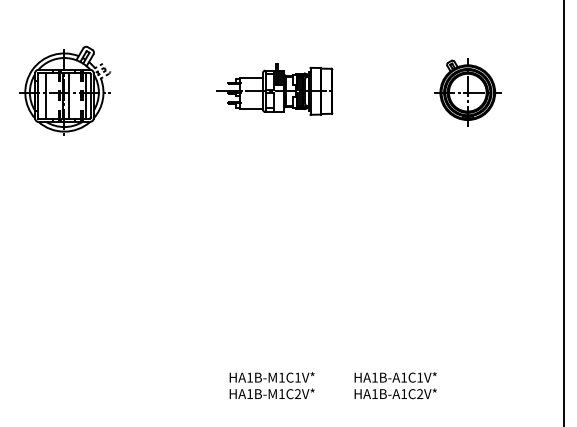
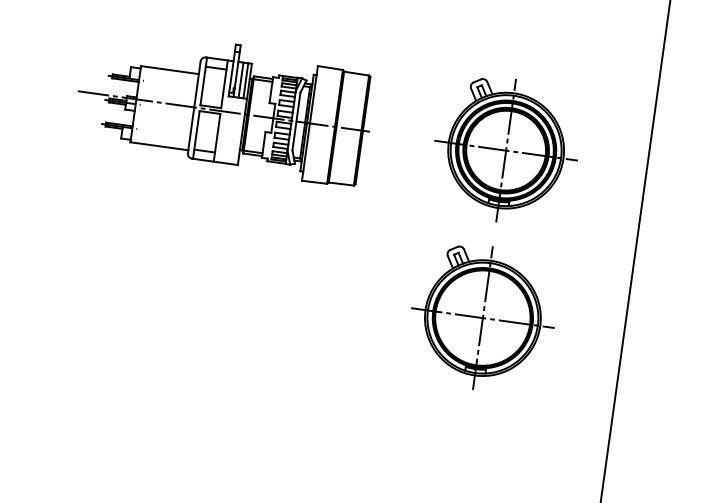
part: (275, 89) -> (224, 107), size x1.67
part: (467, 92) -> (505, 150), size x1.43
part: (467, 206) -> (482, 317), added

